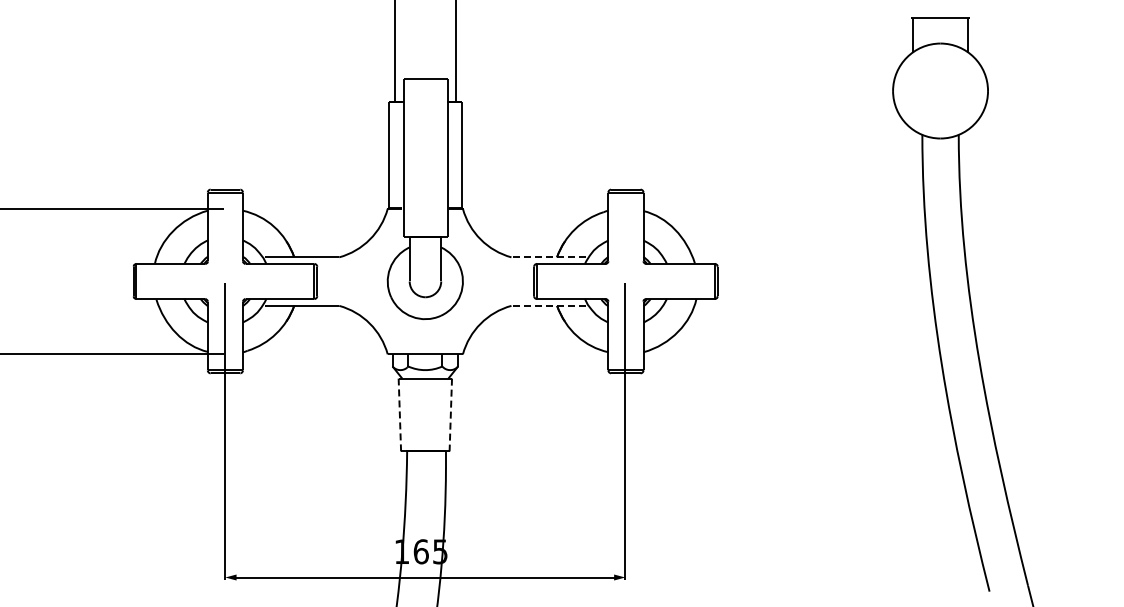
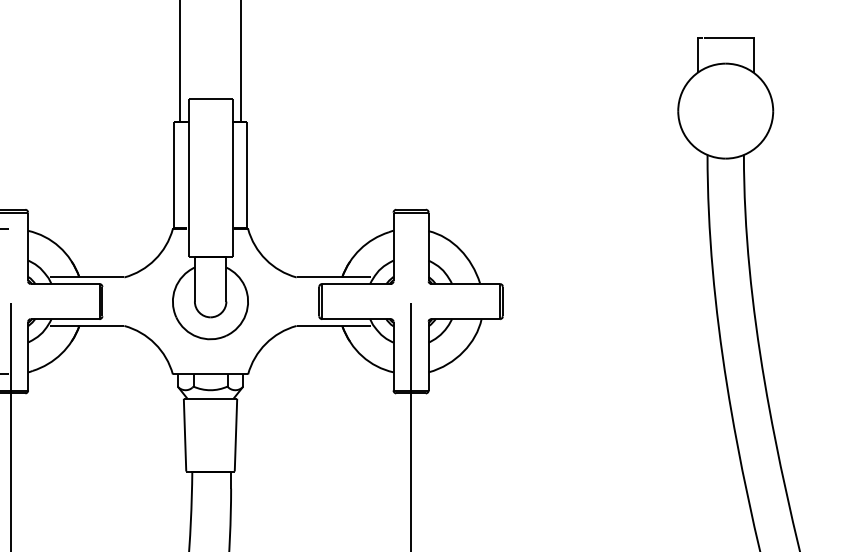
line: (548, 257) -> (333, 277), dashed -> solid
line: (548, 305) -> (333, 325), dashed -> solid
line: (399, 414) -> (184, 434), dashed -> solid
line: (450, 415) -> (235, 435), dashed -> solid

